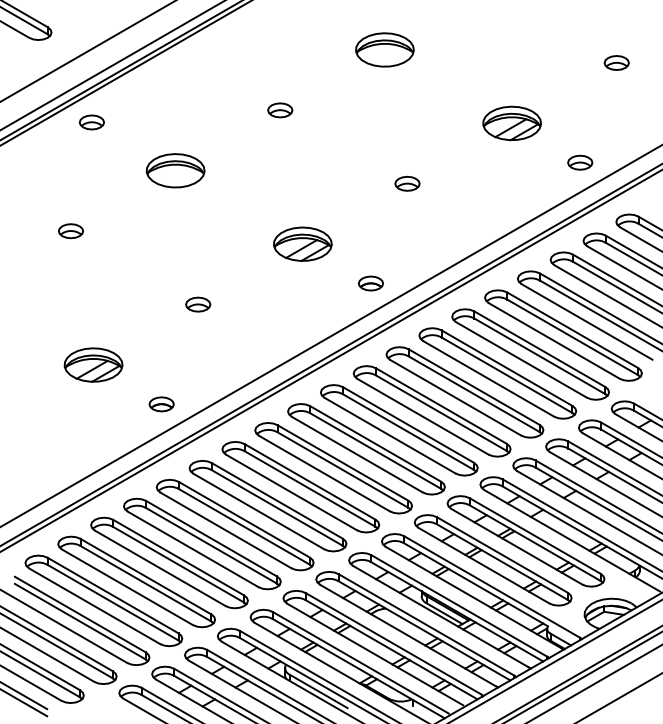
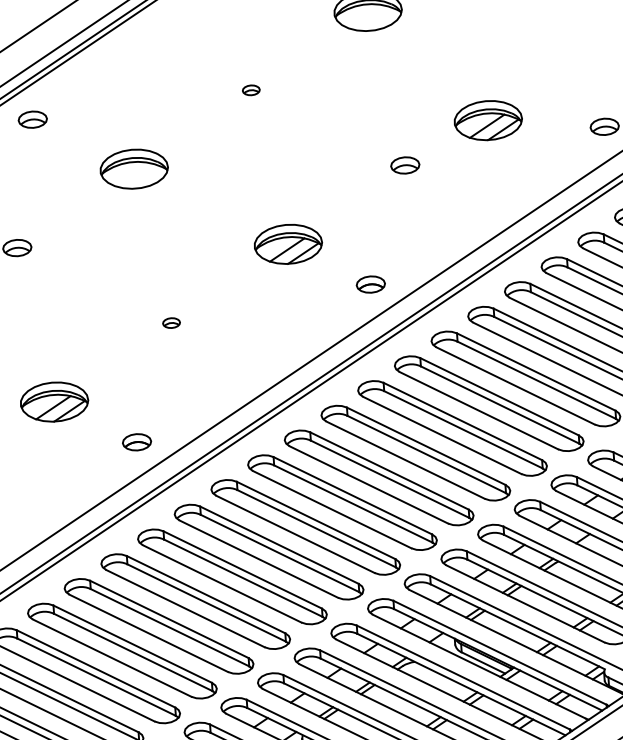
part: (280, 110) -> (251, 90), size x0.6
part: (511, 123) -> (487, 120), moved
part: (198, 304) -> (171, 323), size x0.6

